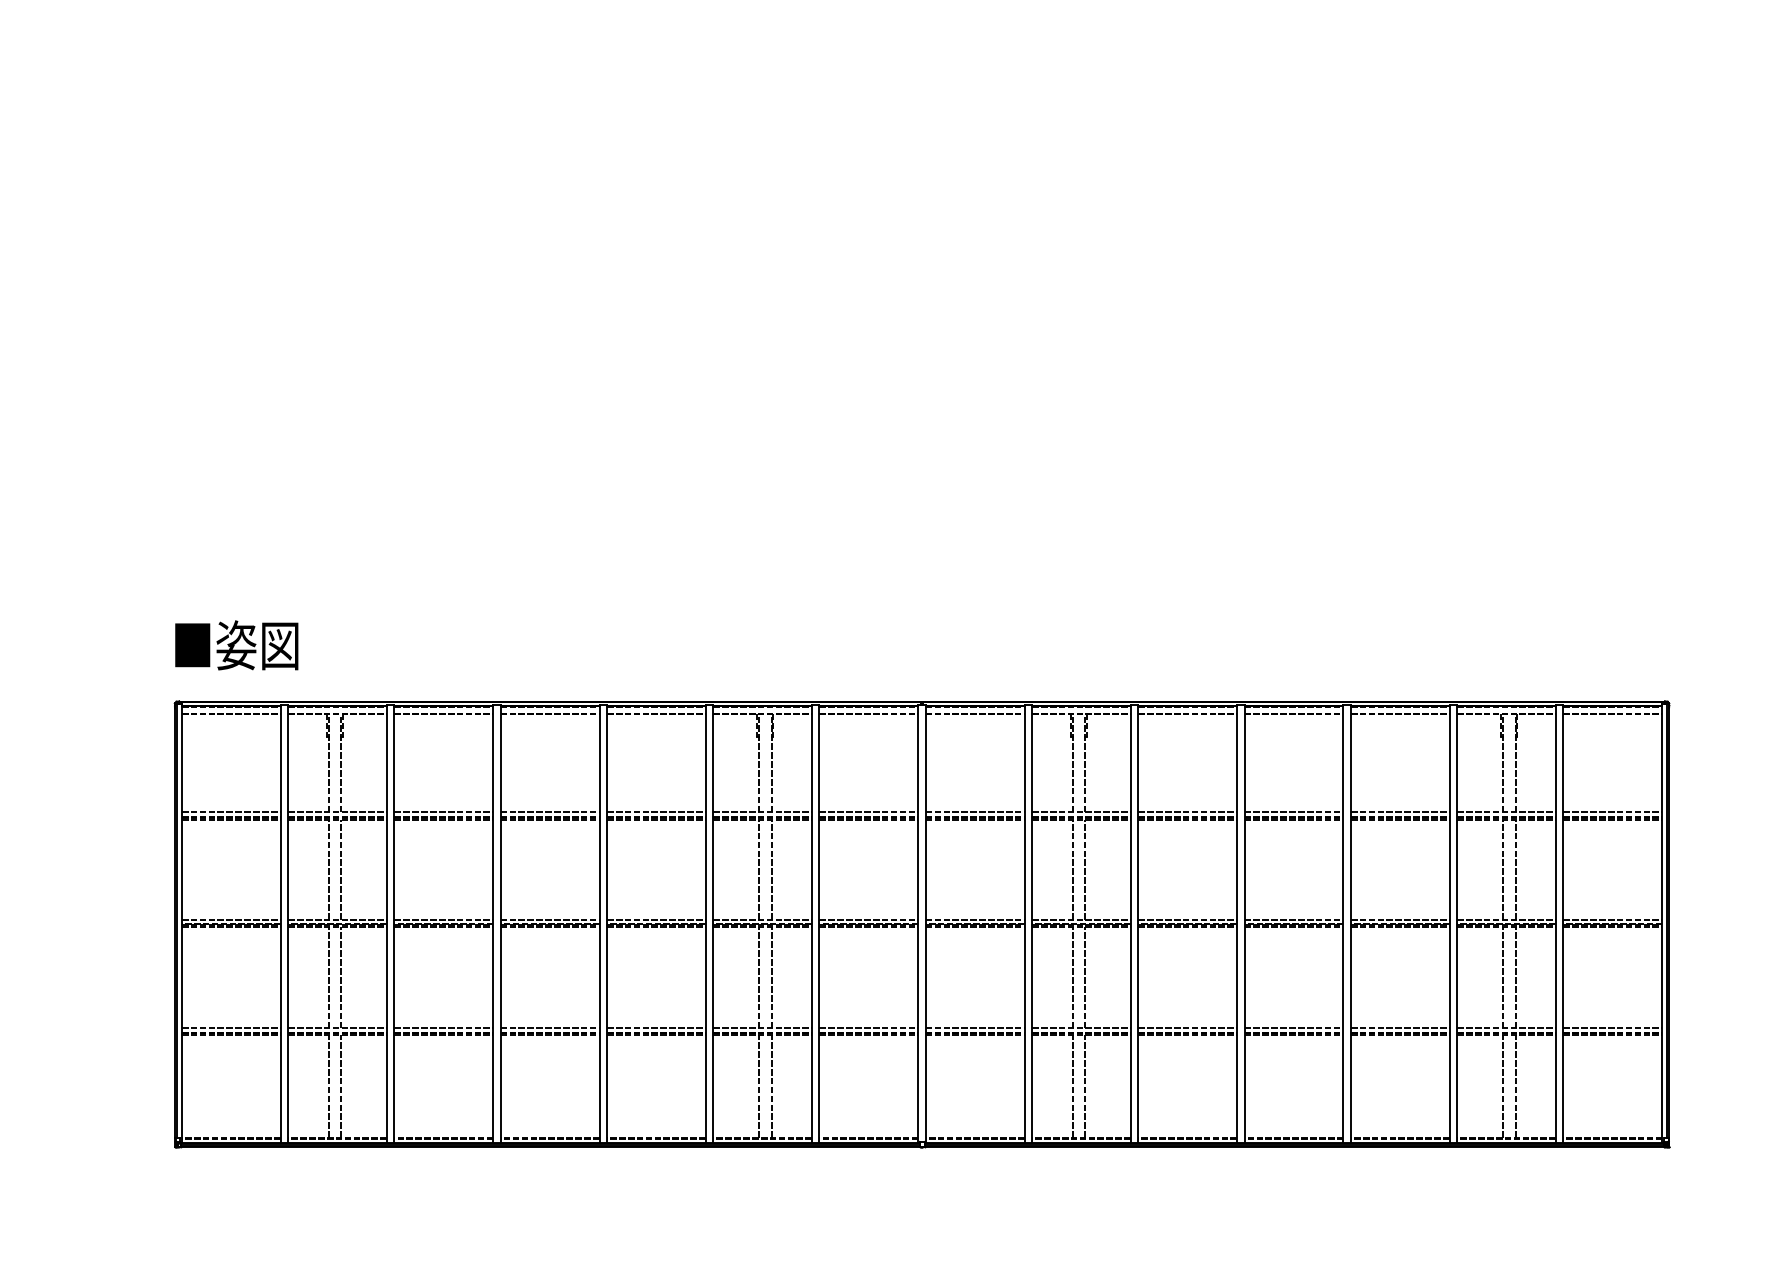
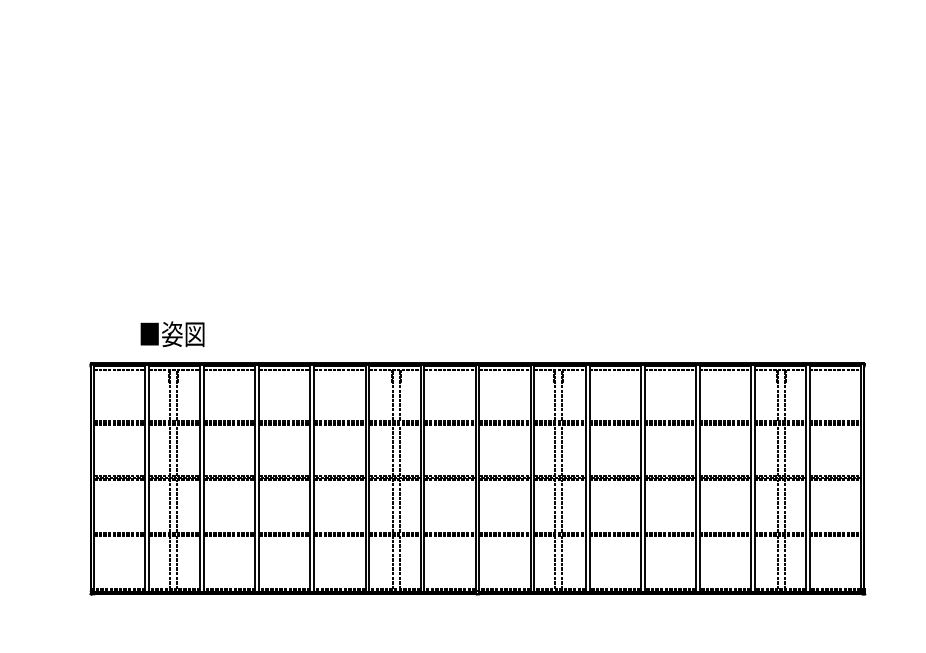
text: (236, 645) -> (172, 334), moved

